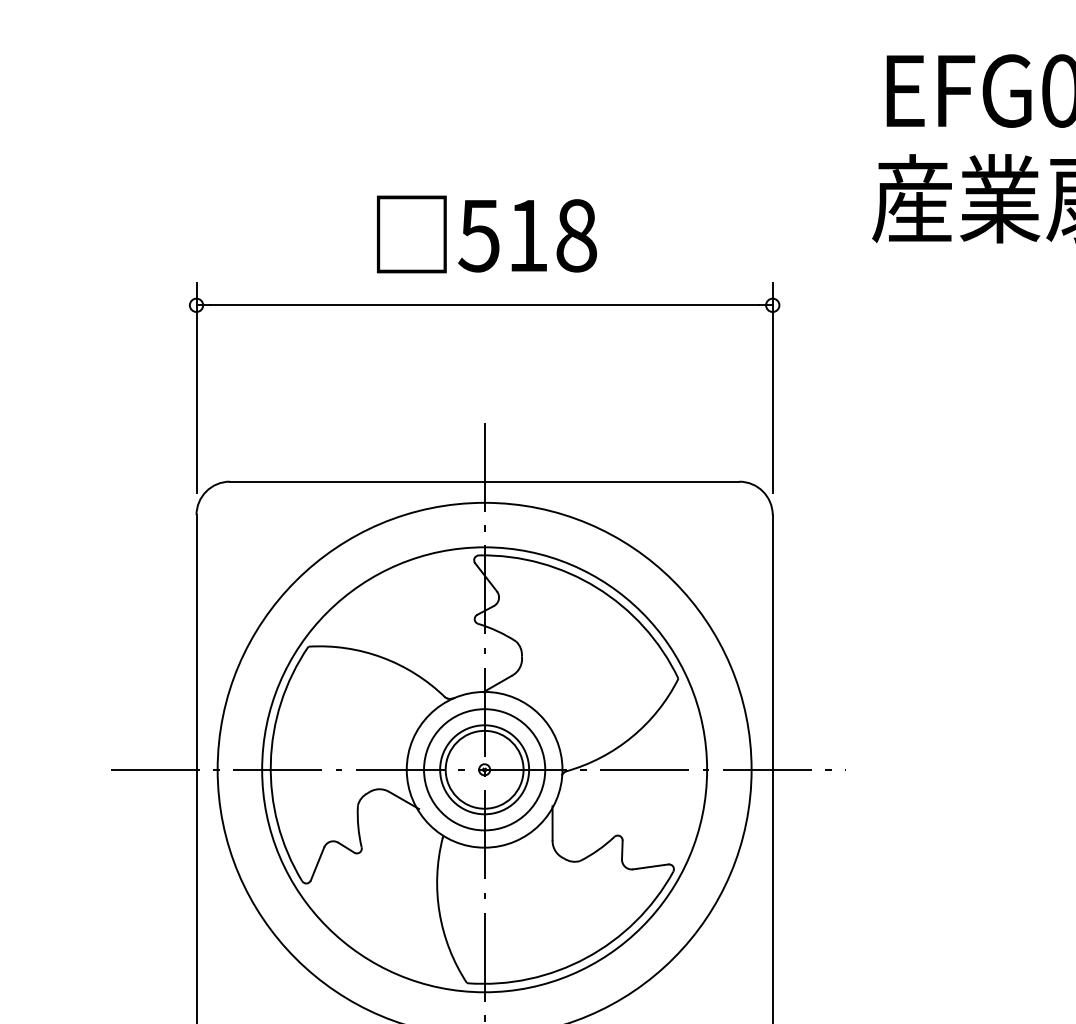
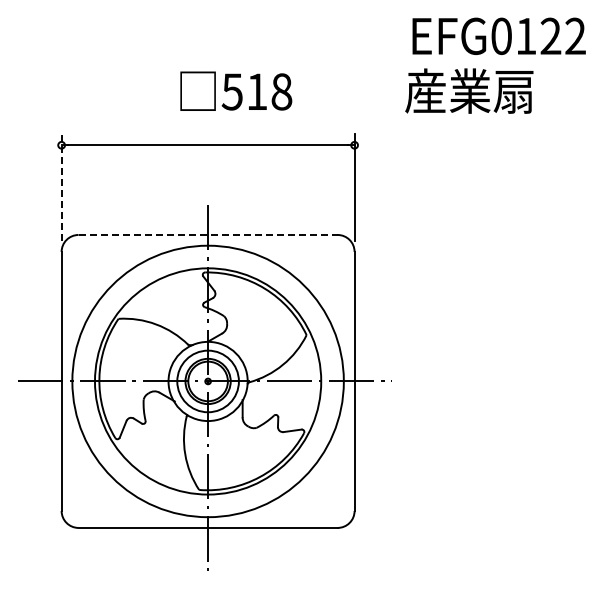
text: (487, 232) -> (236, 90), moved
line: (196, 386) -> (61, 186), solid -> dashed
line: (485, 480) -> (208, 234), solid -> dashed

